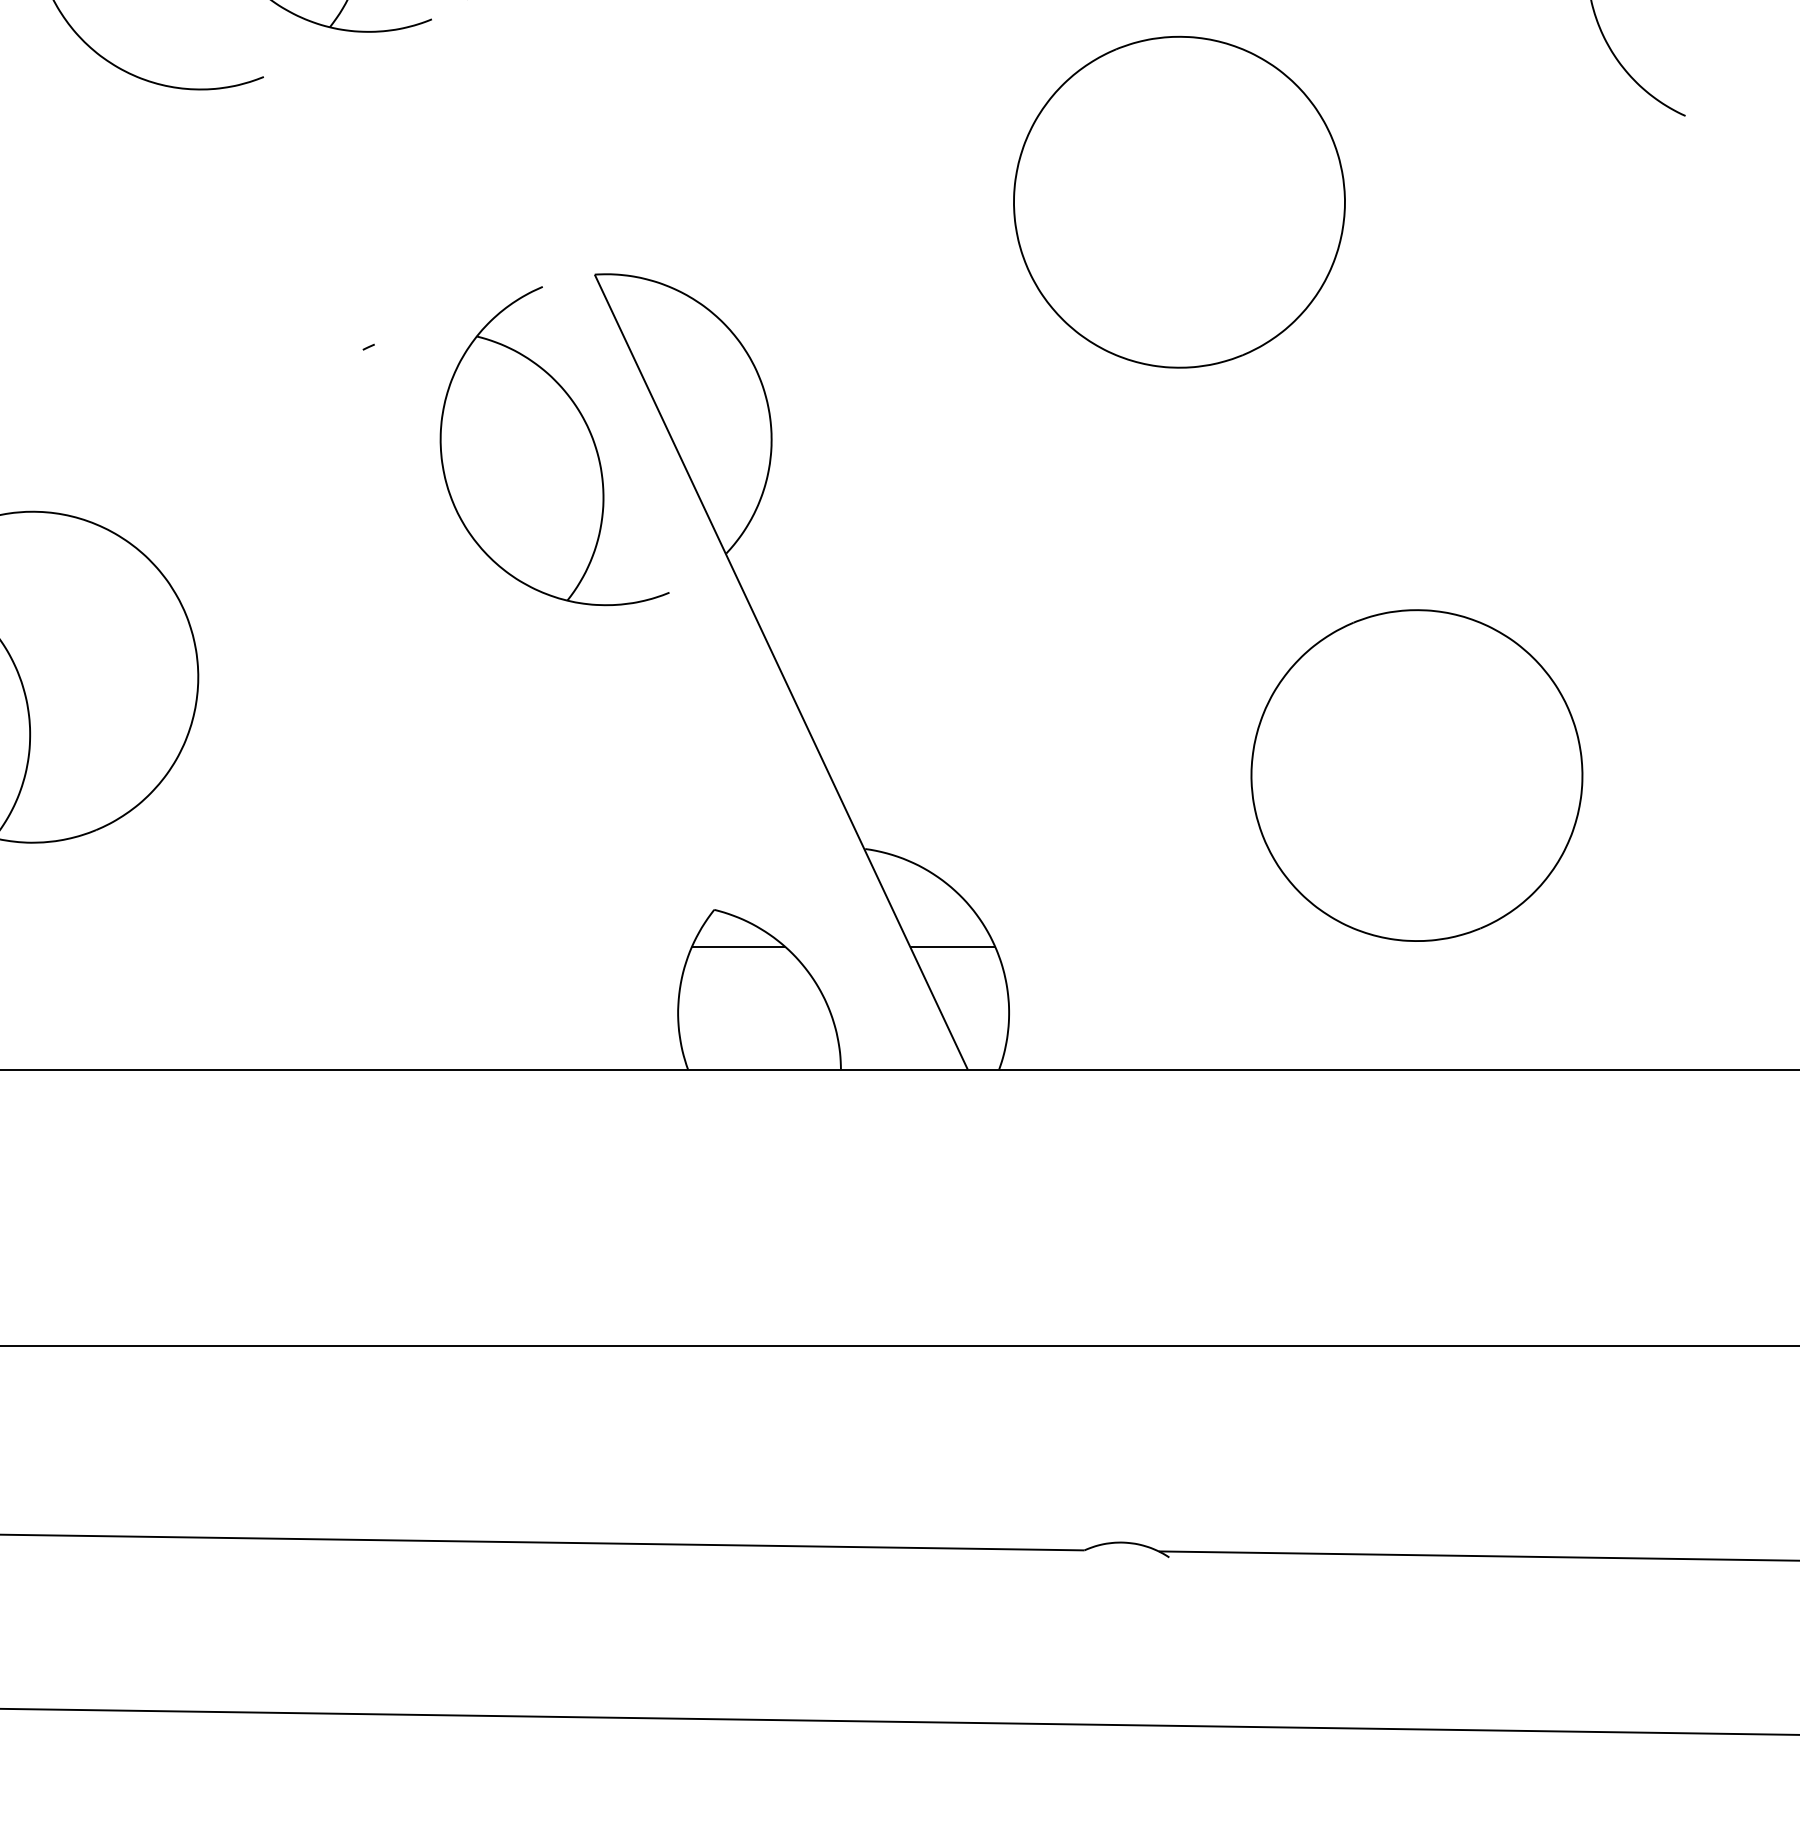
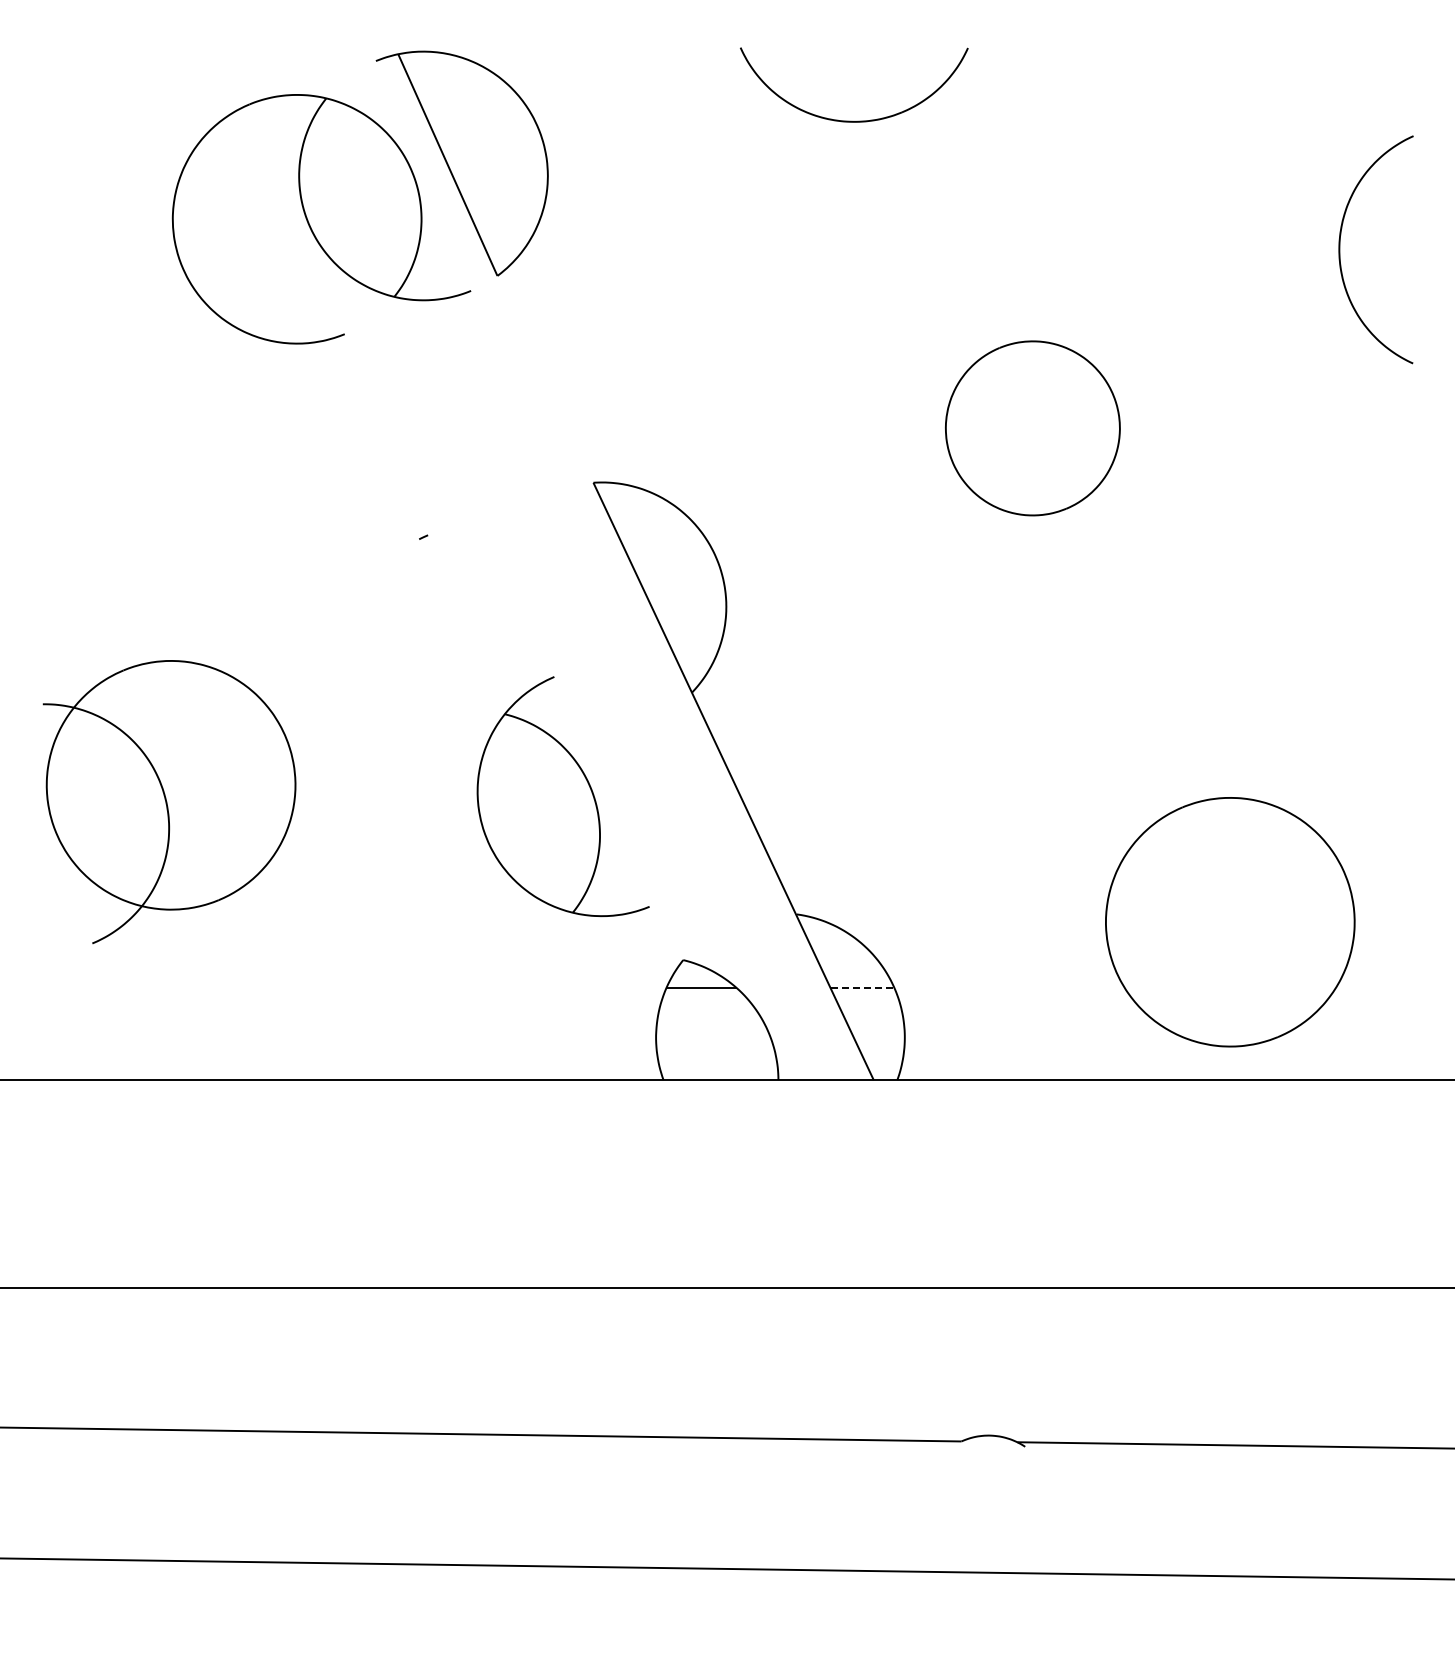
part: (1179, 202) -> (1032, 428), size x0.7
part: (553, 445) -> (562, 796), moved
part: (1417, 775) -> (1230, 922), moved
line: (952, 946) -> (862, 987), solid -> dashed

